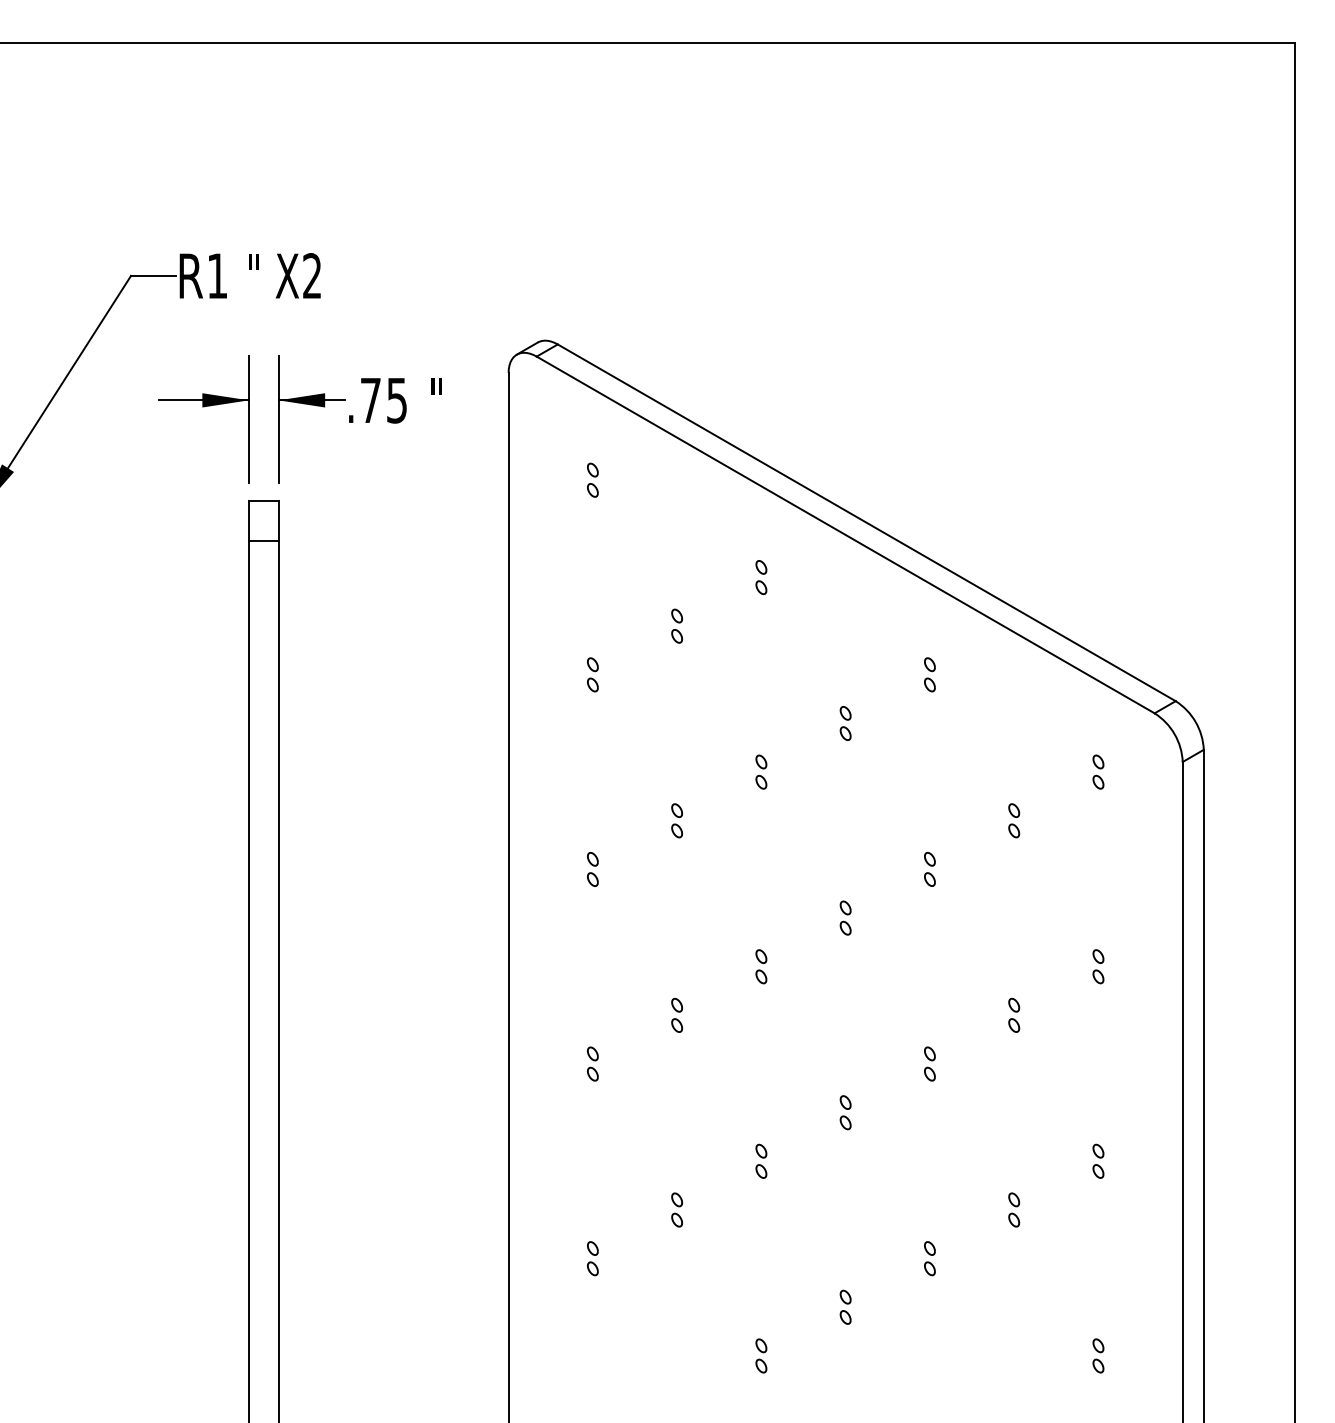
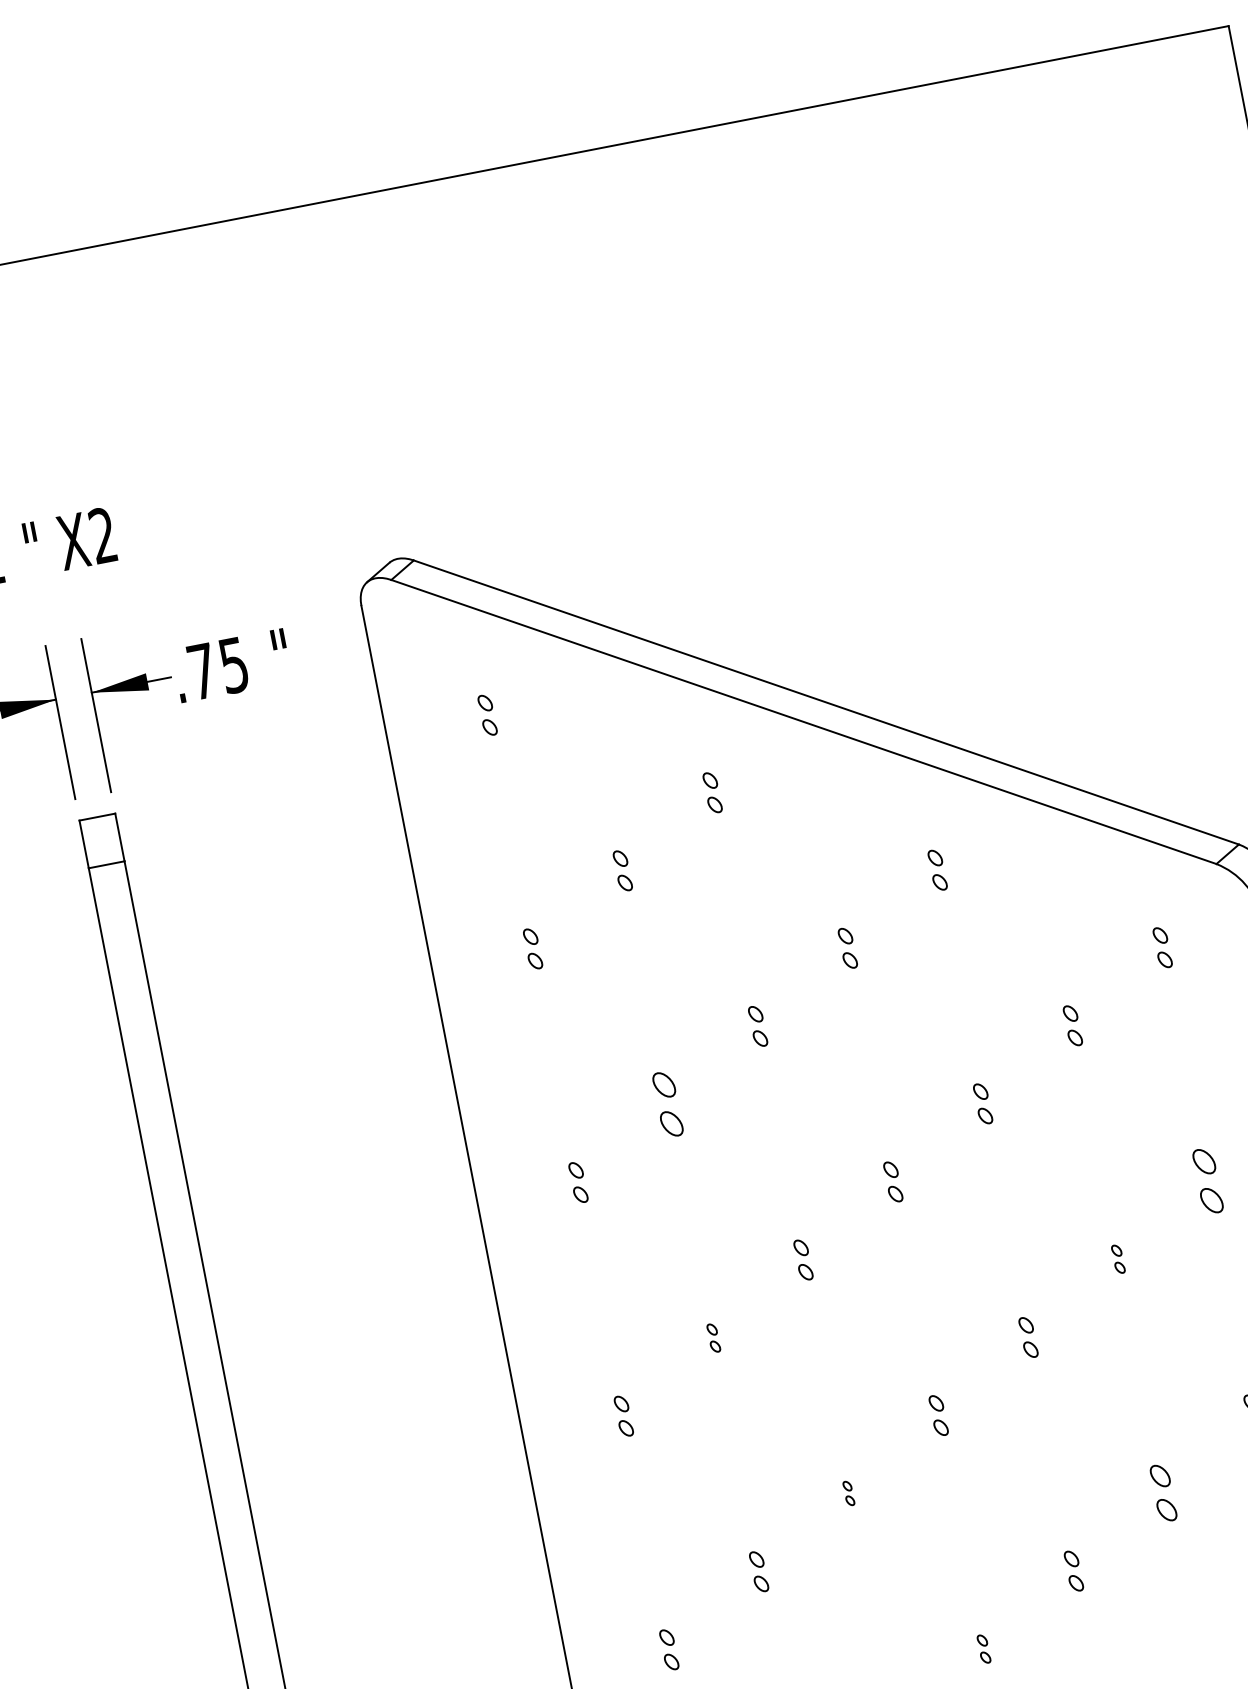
part: (677, 820) -> (668, 1104), size x1.6
part: (1098, 966) -> (1208, 1181), size x1.6
part: (1014, 1014) -> (1118, 1258), size x0.7
part: (677, 1015) -> (714, 1338), size x0.7
part: (761, 1160) -> (848, 1492), size x0.6
part: (1014, 1209) -> (1163, 1492), size x1.4
part: (845, 1306) -> (983, 1648), size x0.7

